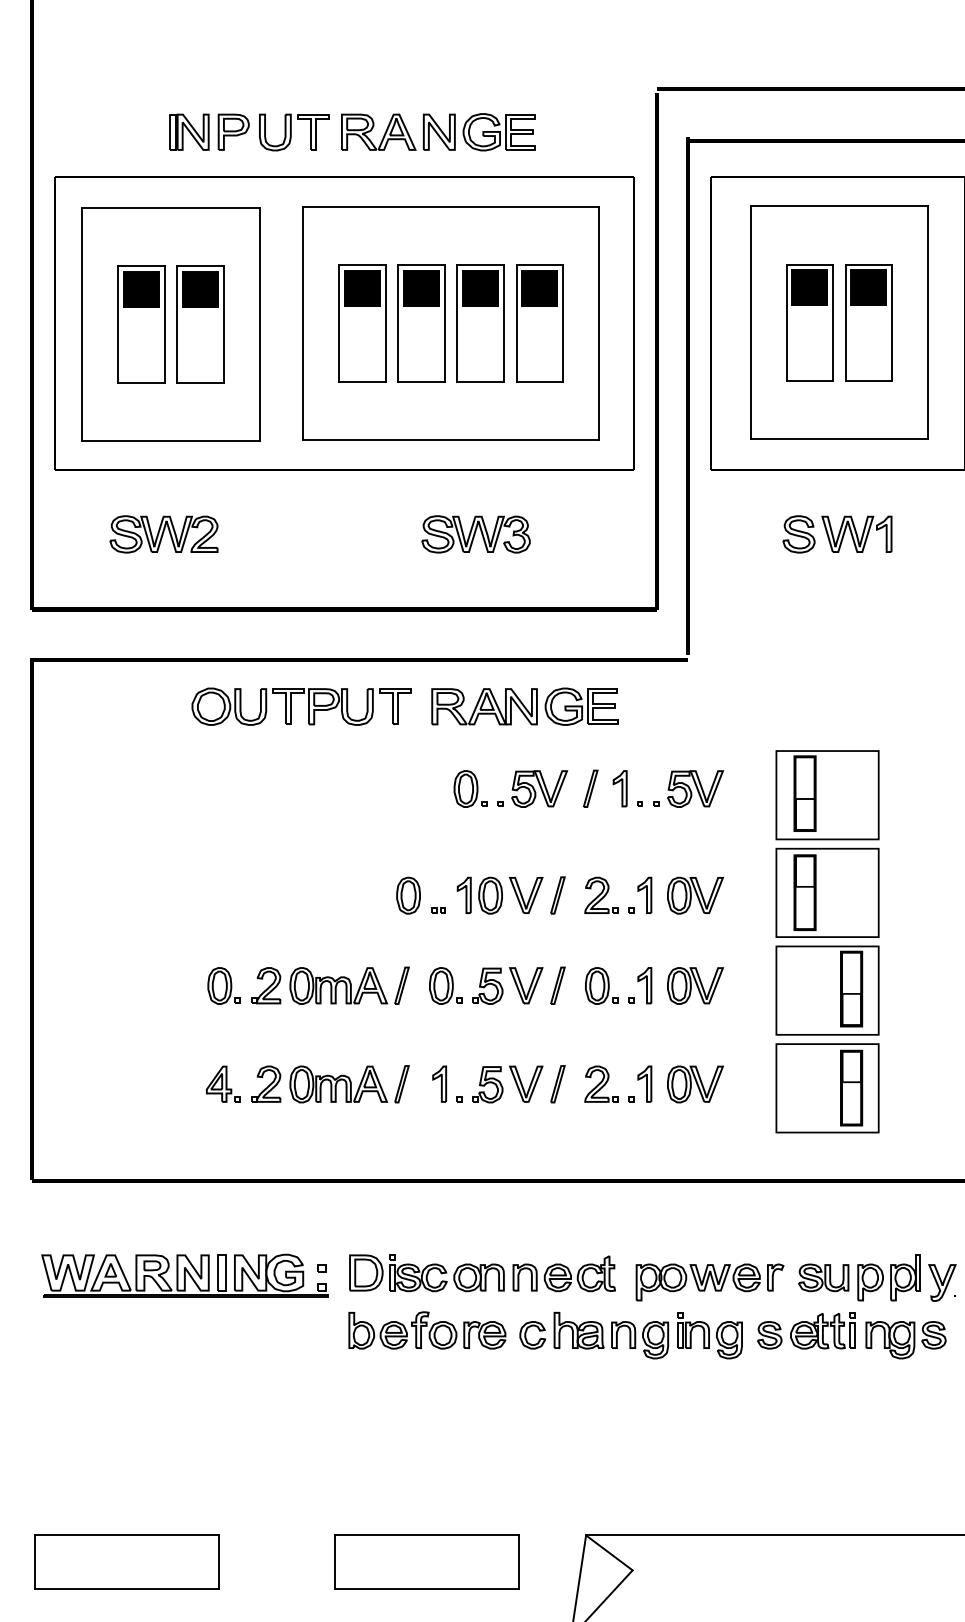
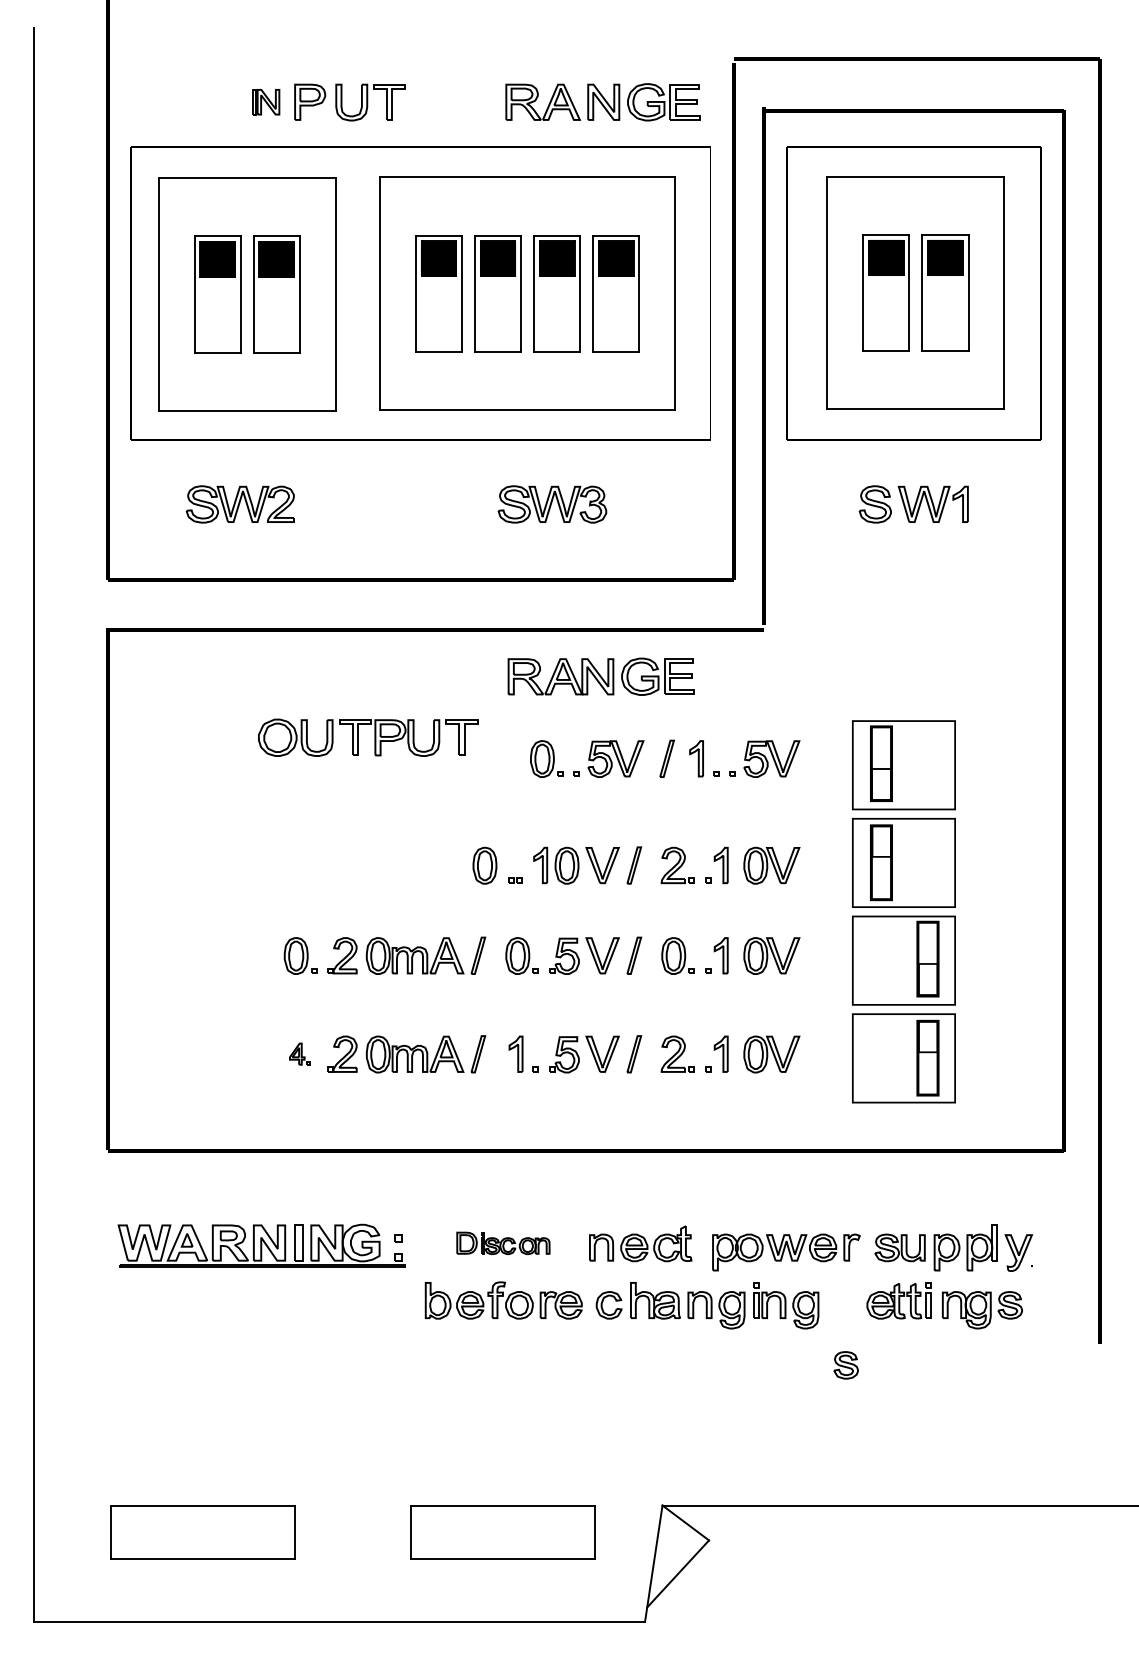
part: (189, 131) -> (265, 101), size x0.7
part: (438, 132) -> (602, 102), moved
part: (302, 706) -> (368, 737), moved
part: (223, 1083) -> (299, 1053), size x0.6
part: (427, 1273) -> (503, 1243), size x0.6
part: (769, 1335) -> (845, 1365), moved

